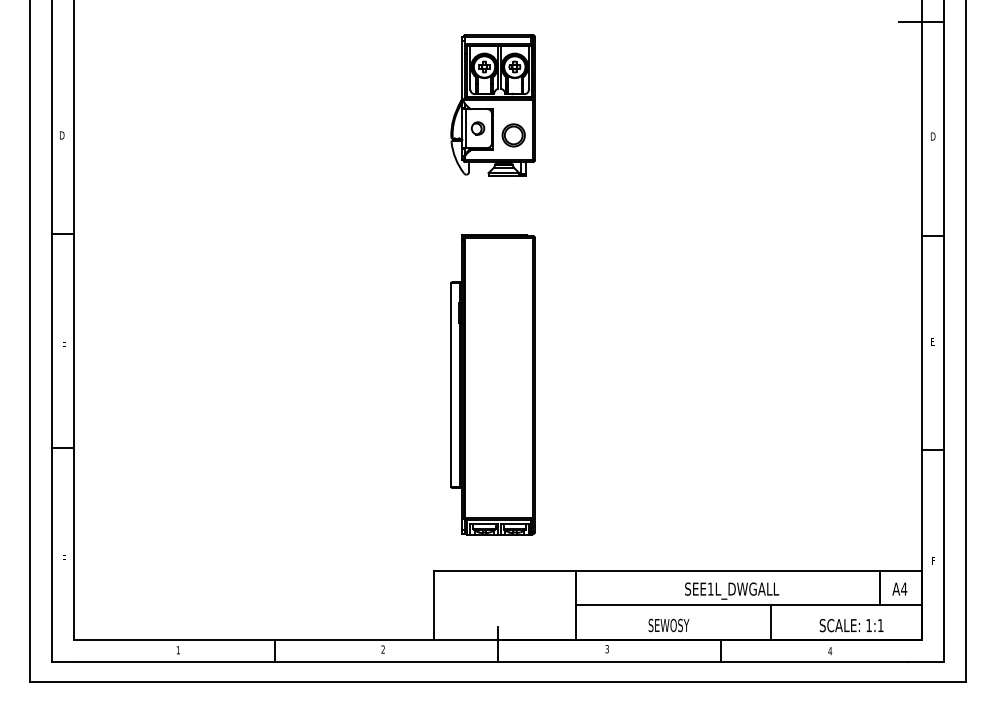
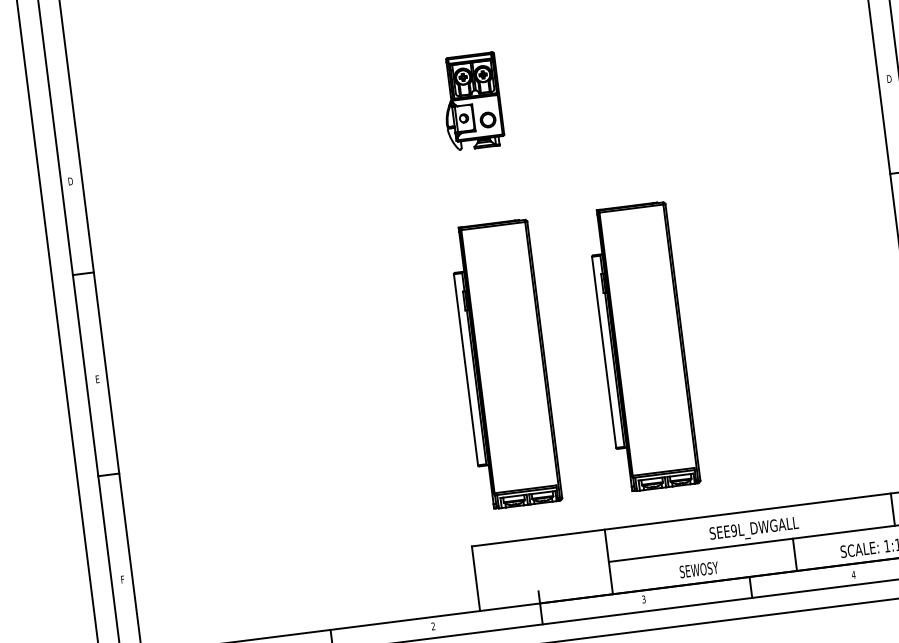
part: (492, 105) -> (471, 102), size x0.7
part: (639, 384) -> (642, 346), added
text: (710, 588) -> (733, 530), SEE1L_DWGALL -> SEE9L_DWGALL

